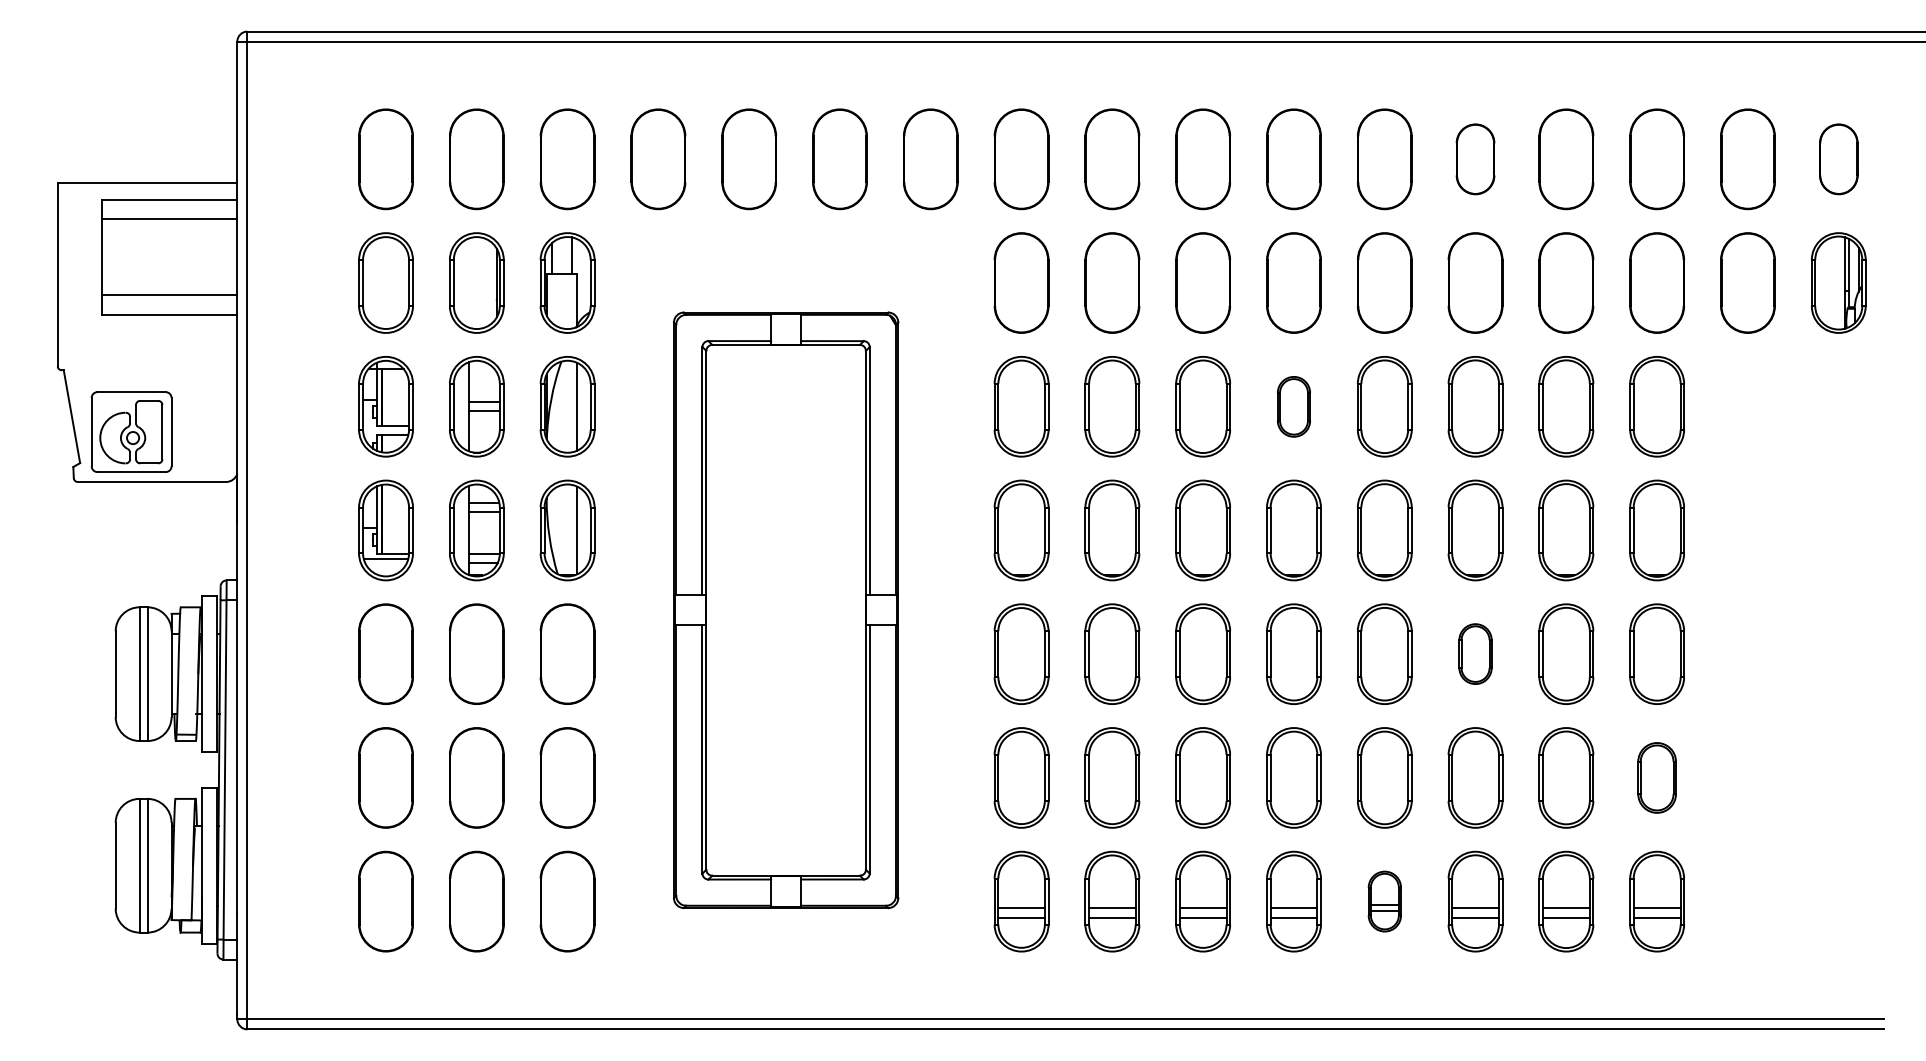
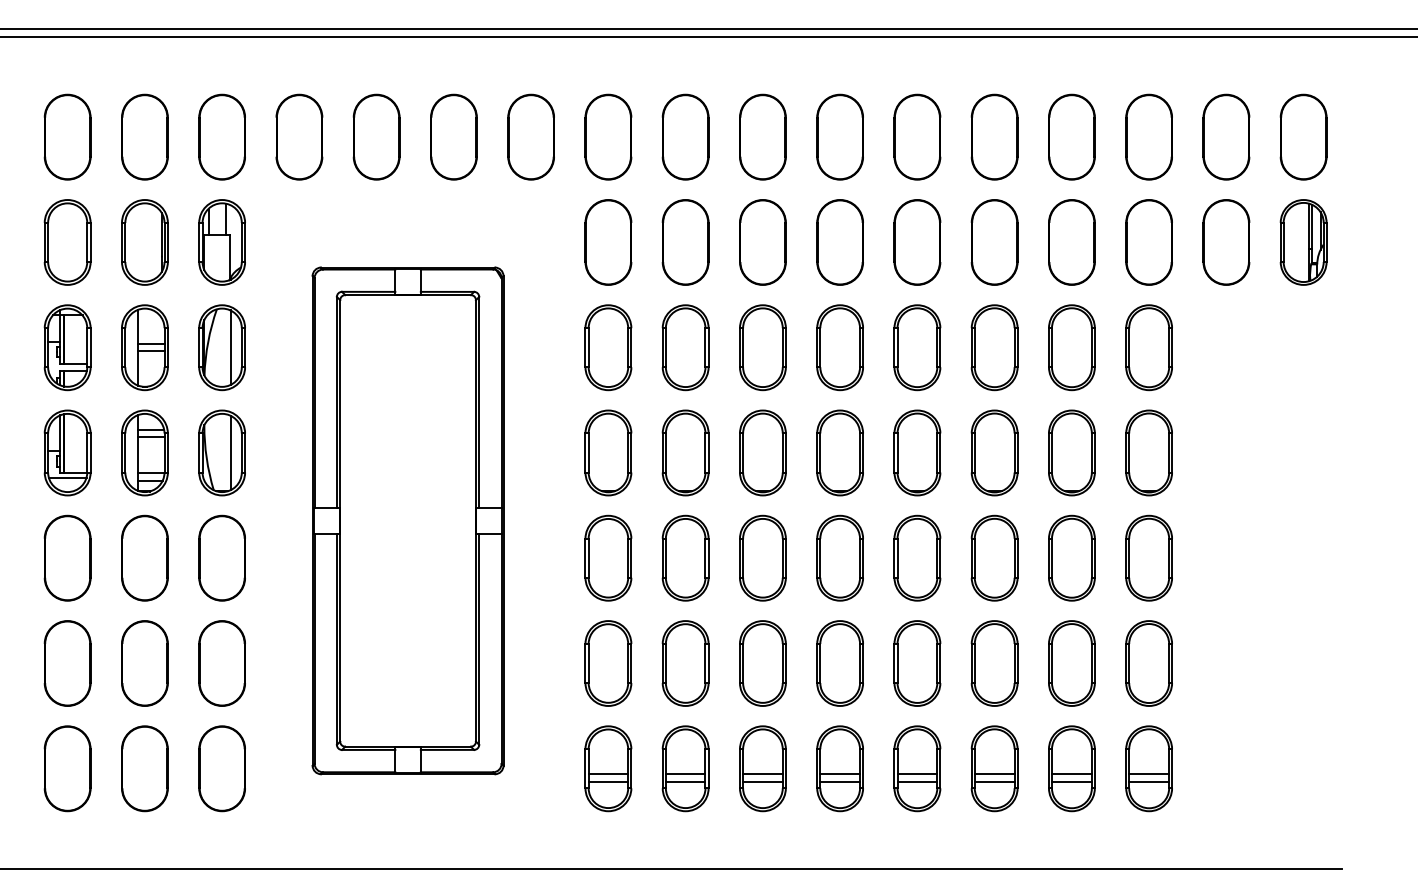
part: (1475, 159) -> (994, 137), size x1.43
part: (1838, 159) -> (1303, 137), size x1.43
part: (1293, 406) -> (839, 347), size x1.67
part: (1475, 653) -> (994, 557), size x1.67
part: (1656, 777) -> (1148, 663), size x1.43
part: (1384, 901) -> (917, 768), size x1.67

